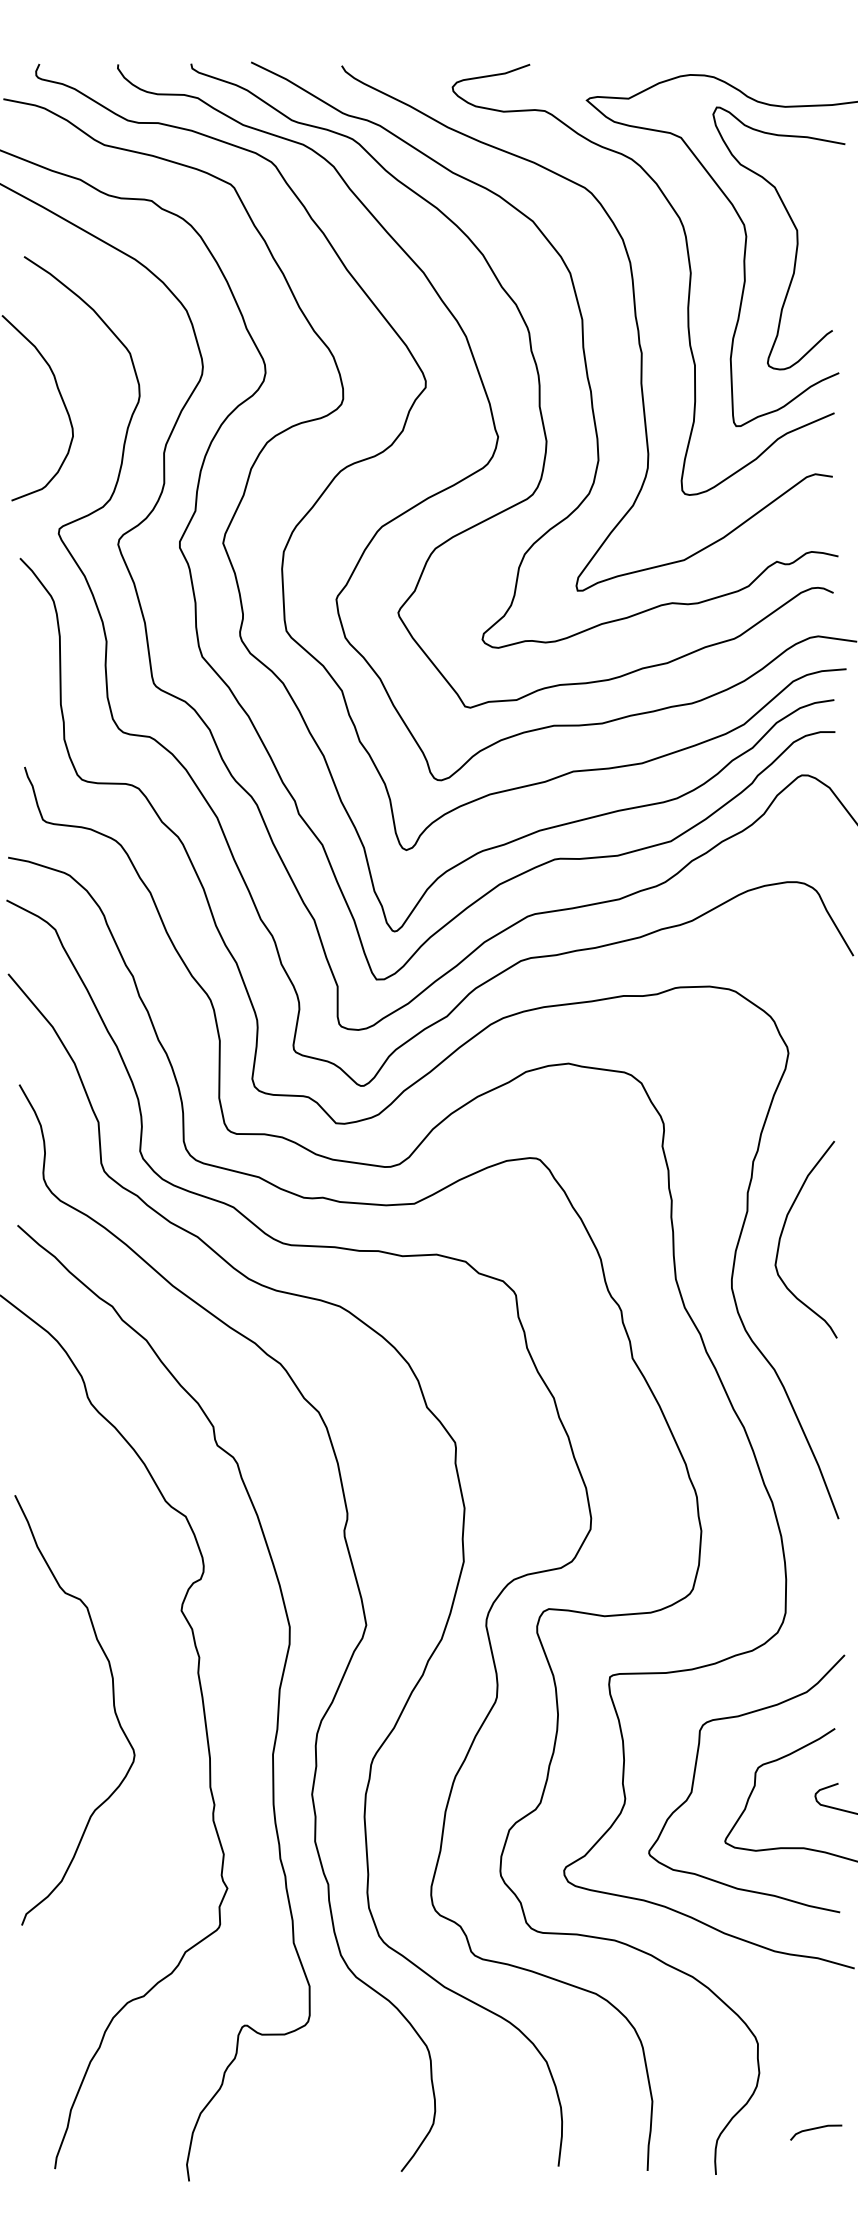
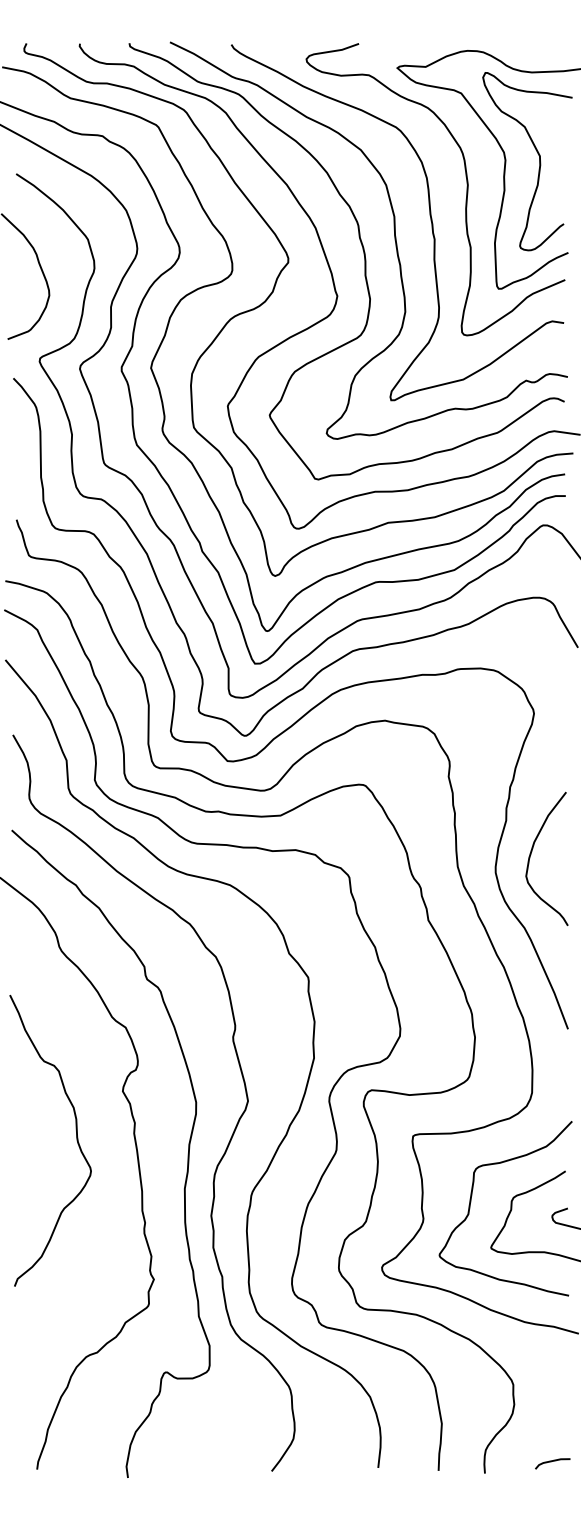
curve: (783, 1233) -> (531, 854), moved
curve: (113, 1709) -> (76, 1140), moved
line: (814, 2130) -> (551, 1462), moved

